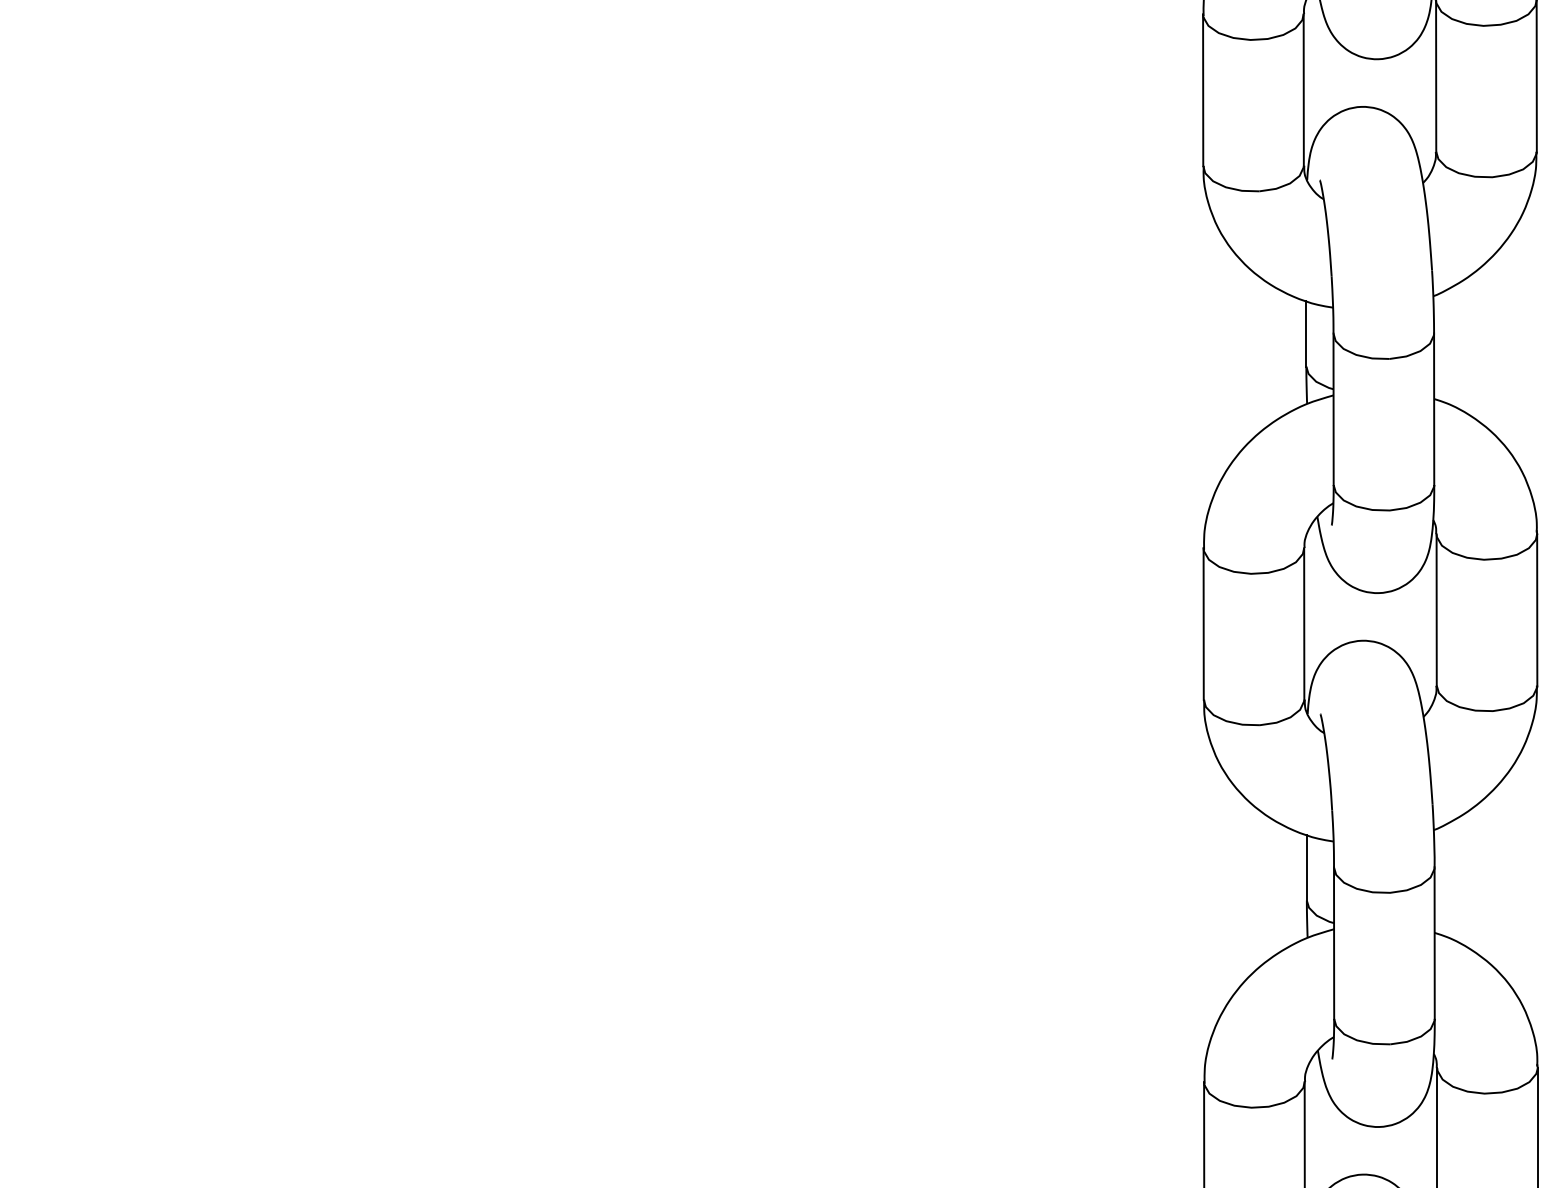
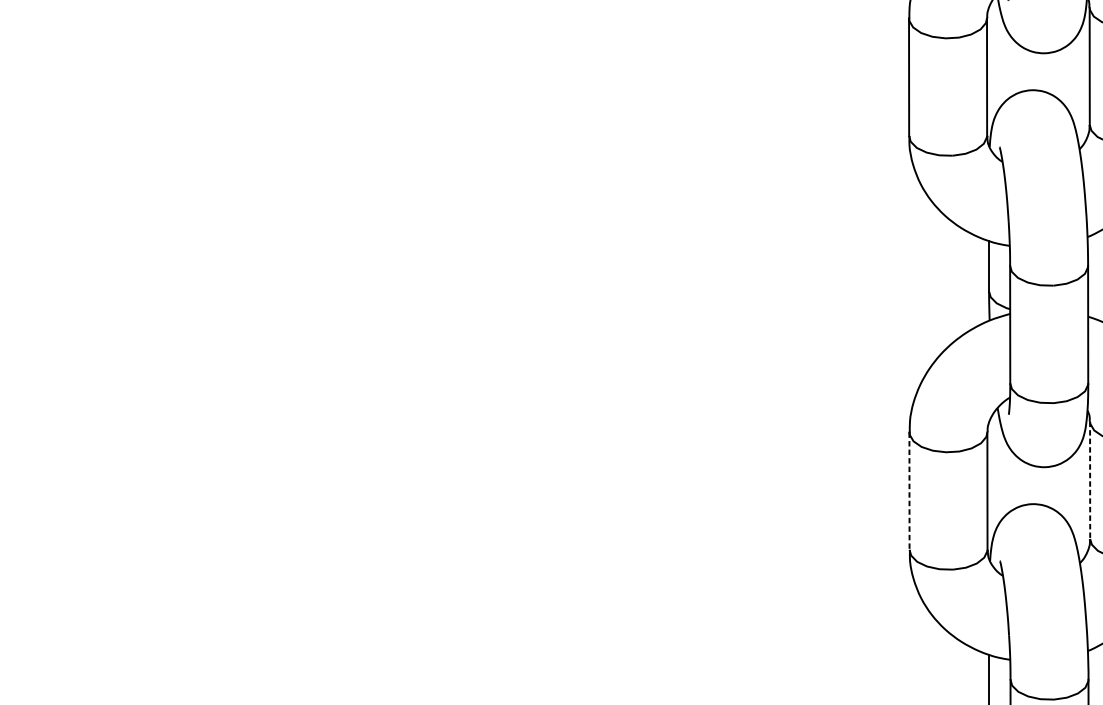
line: (1436, 609) -> (1089, 479), solid -> dashed
line: (1203, 624) -> (909, 491), solid -> dashed

